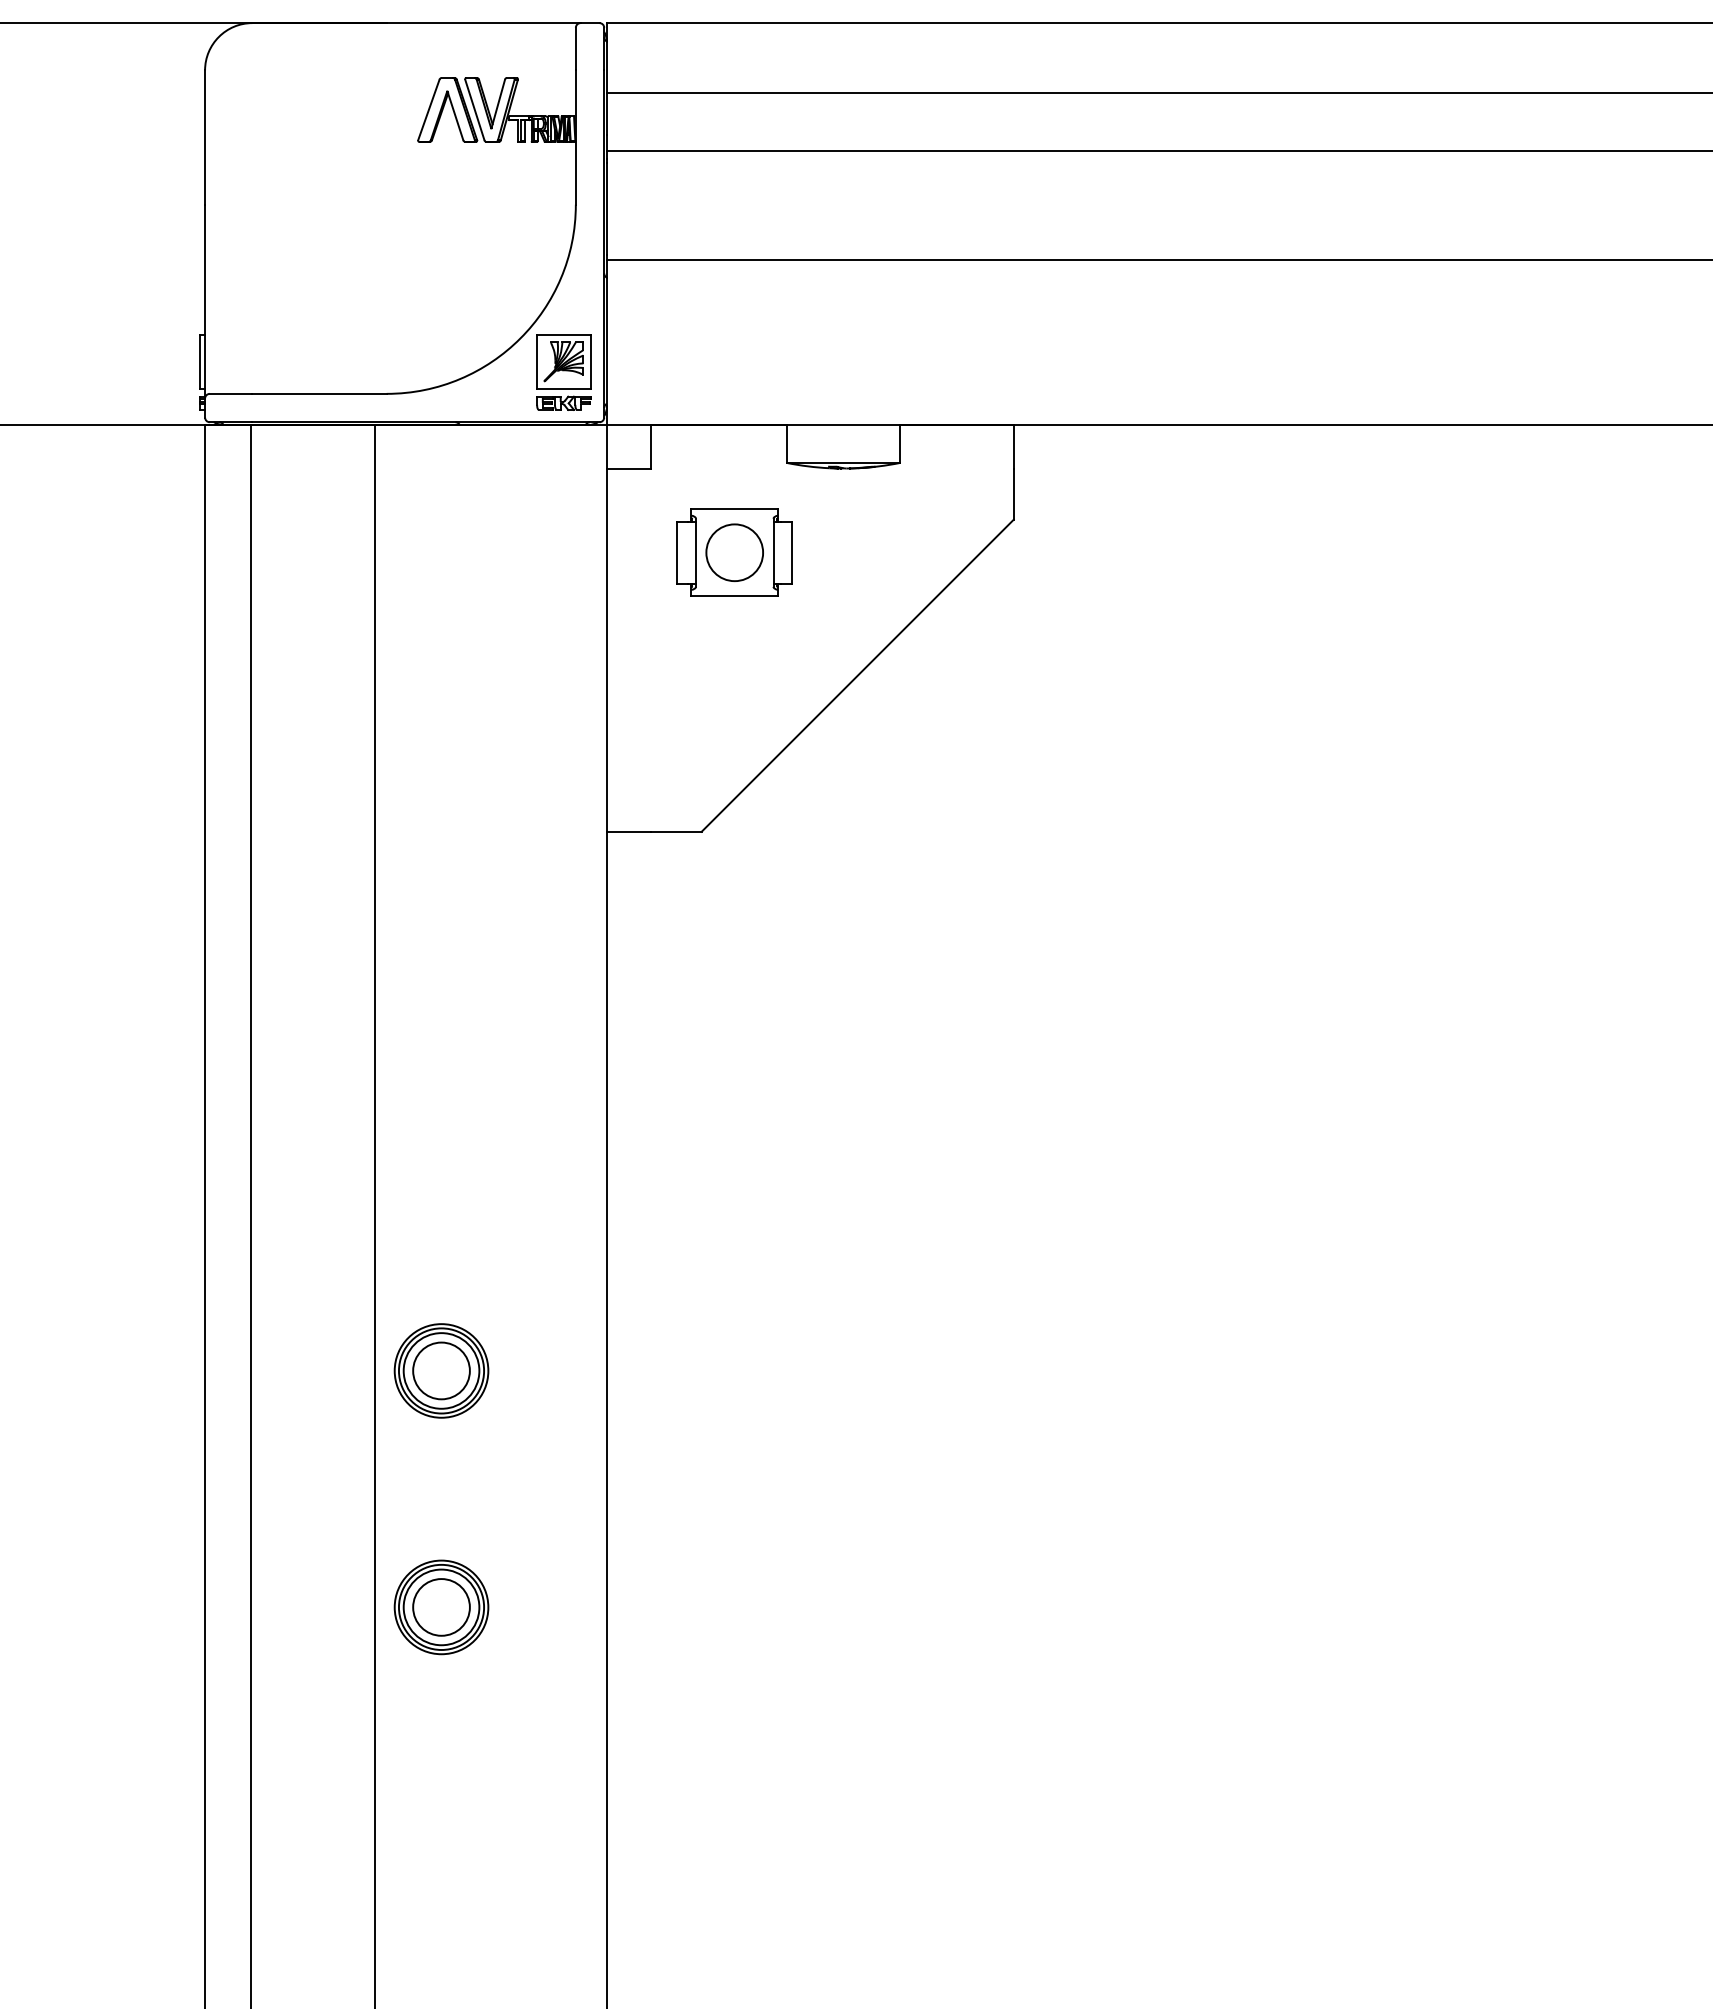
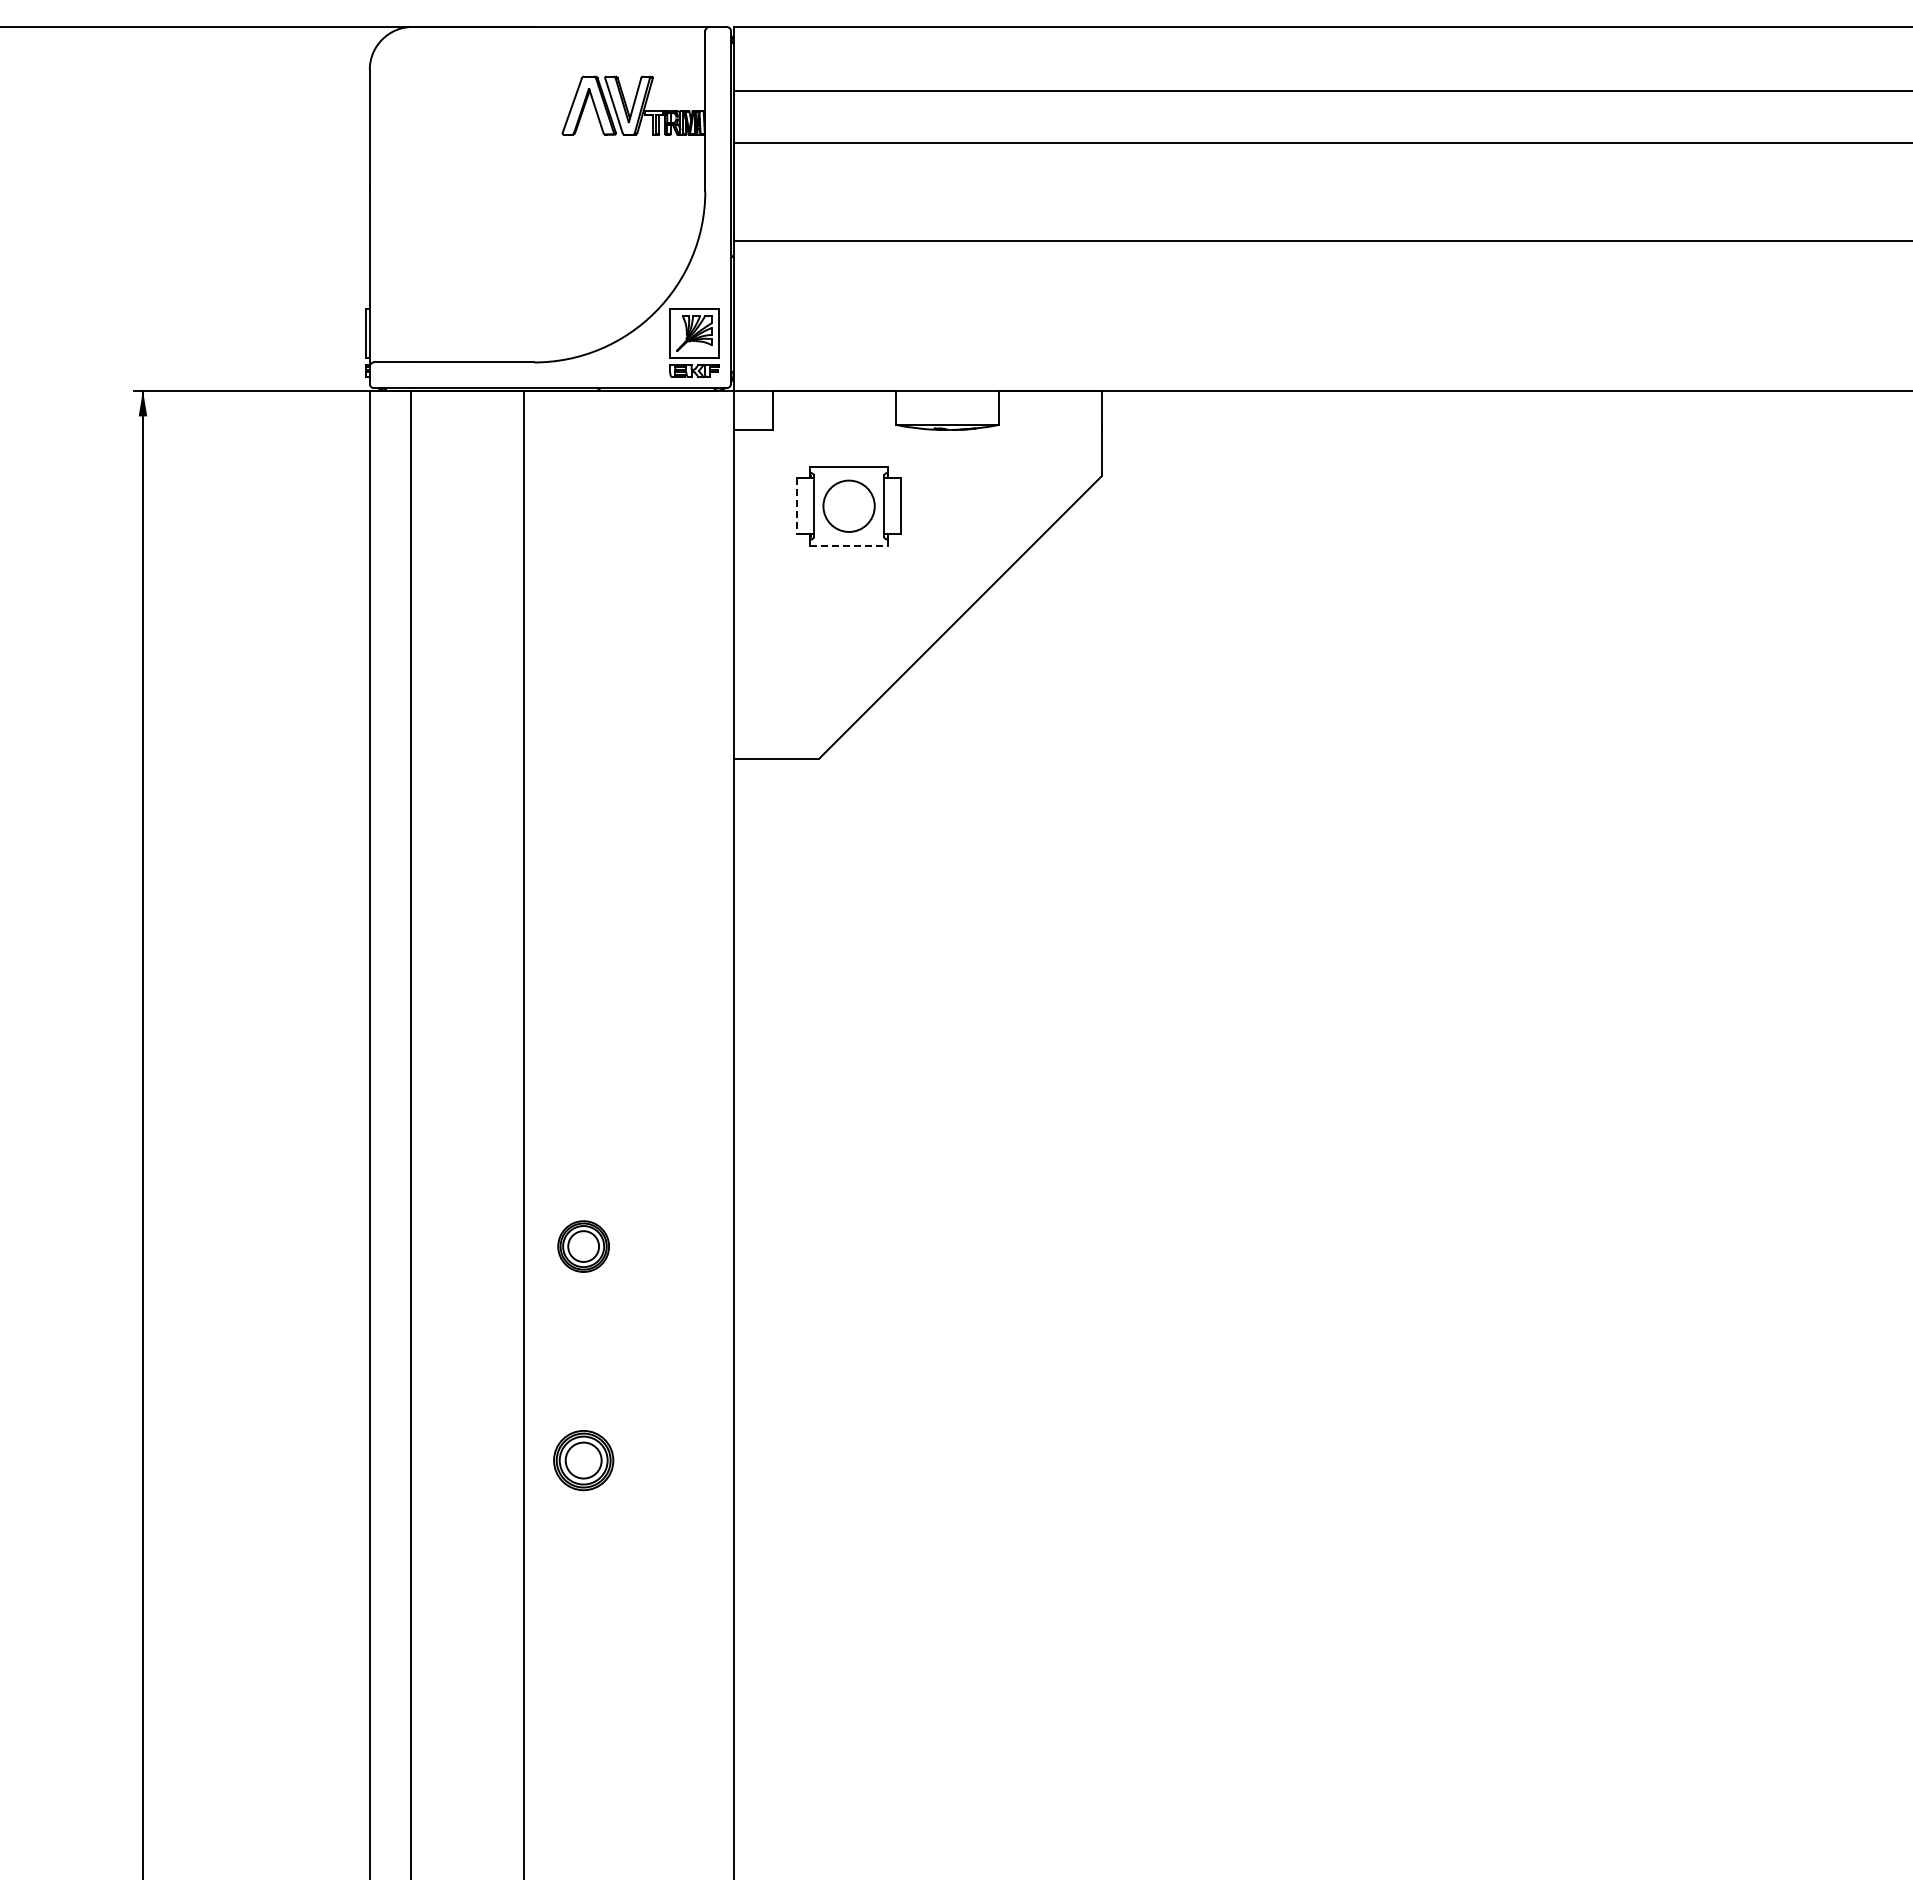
line: (676, 553) -> (796, 506), solid -> dashed
line: (735, 596) -> (849, 545), solid -> dashed
part: (441, 1370) -> (583, 1246), size x0.6
part: (441, 1607) -> (583, 1460), size x0.7

